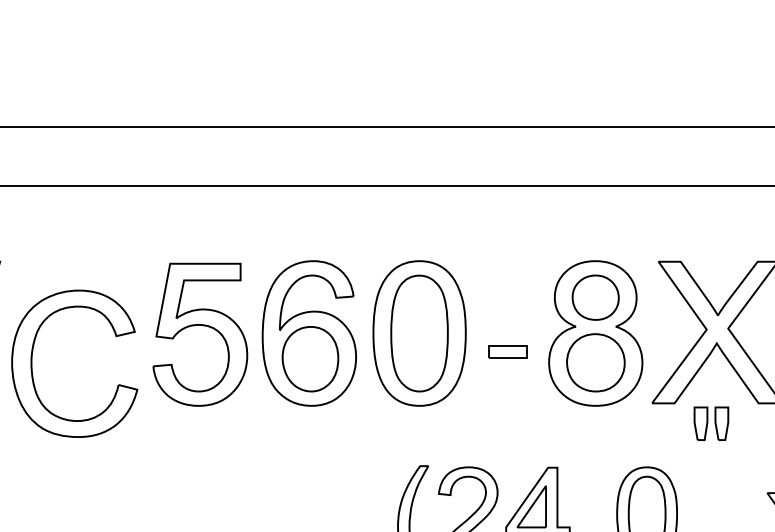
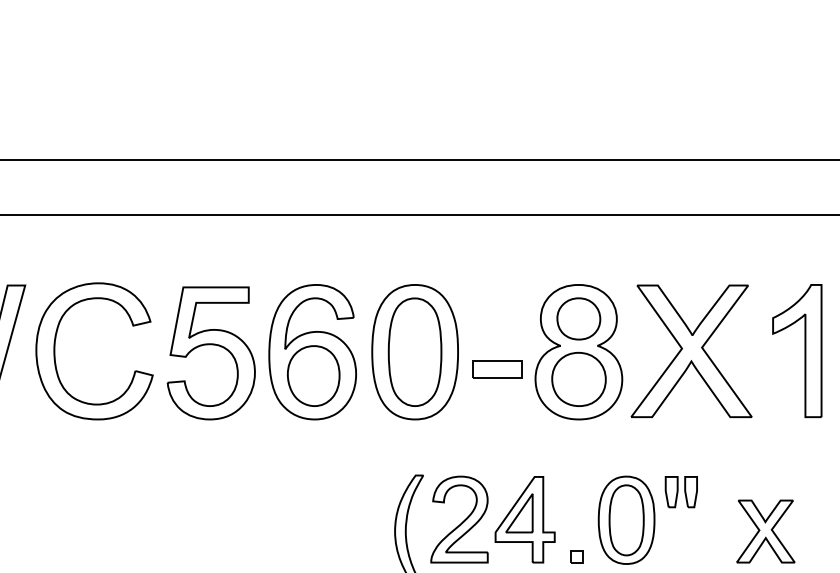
part: (508, 352) -> (497, 369), size x1.43
part: (32, 363) -> (55, 351), moved
part: (710, 424) -> (680, 492), moved

